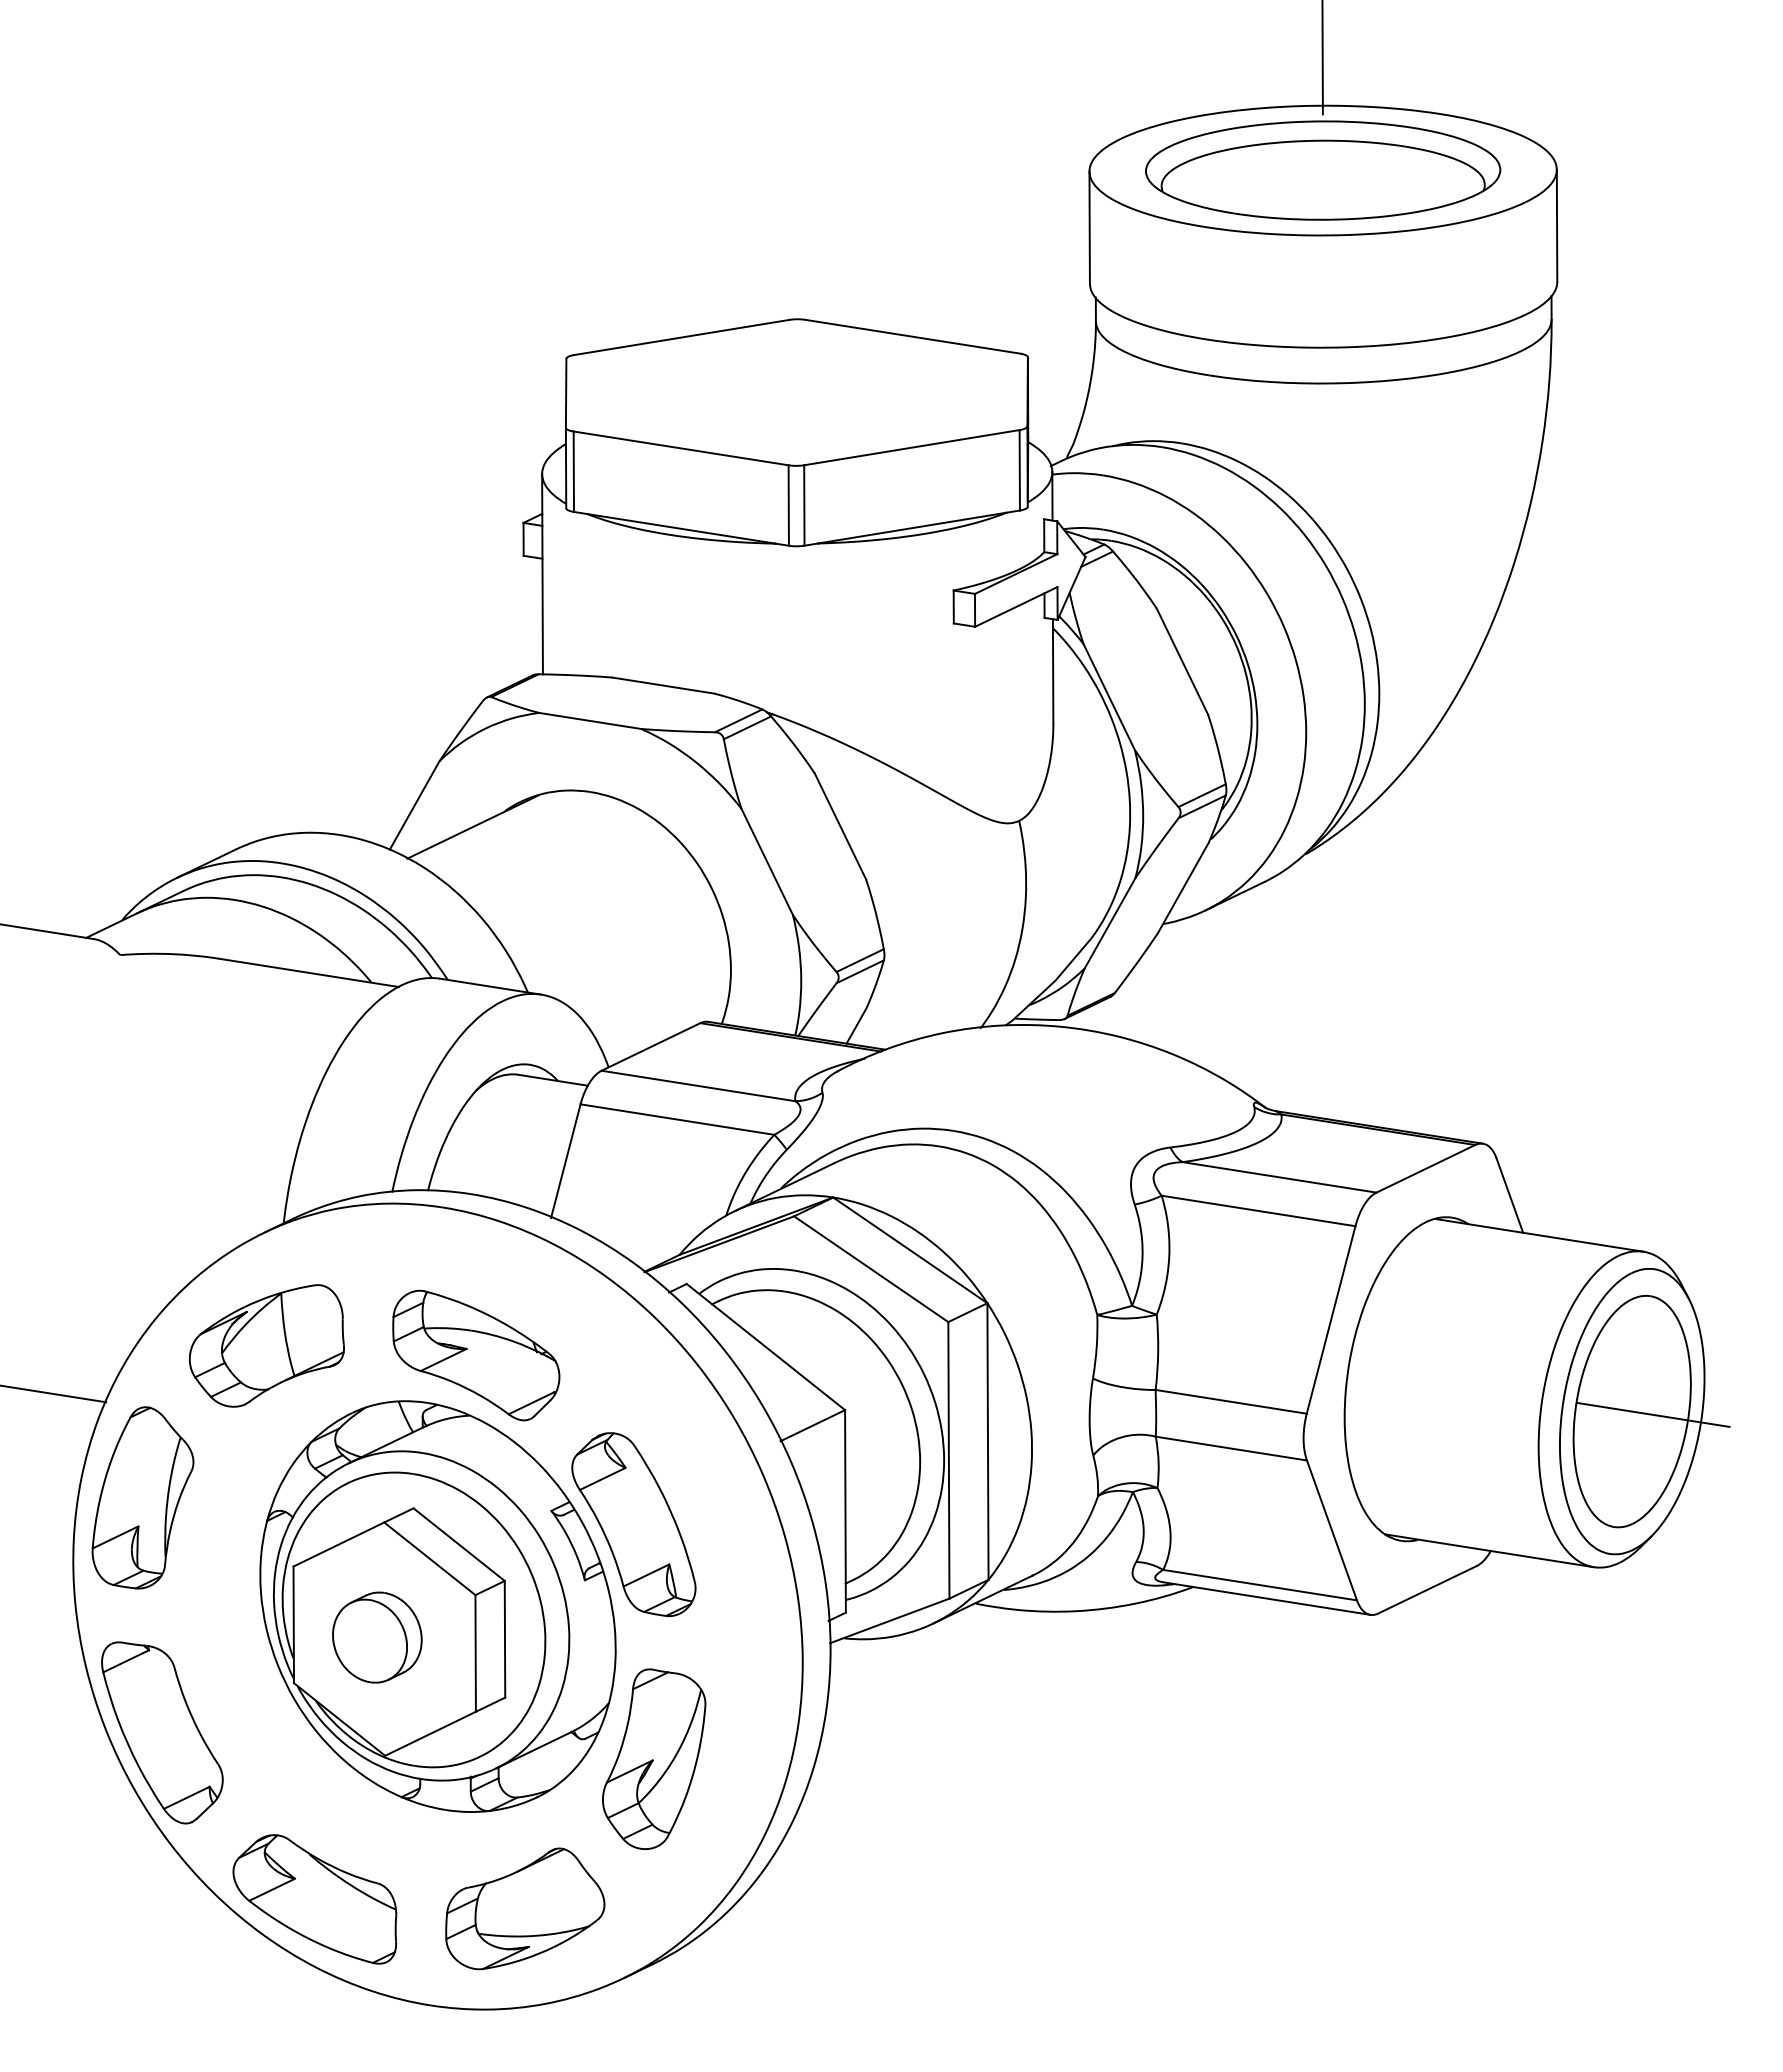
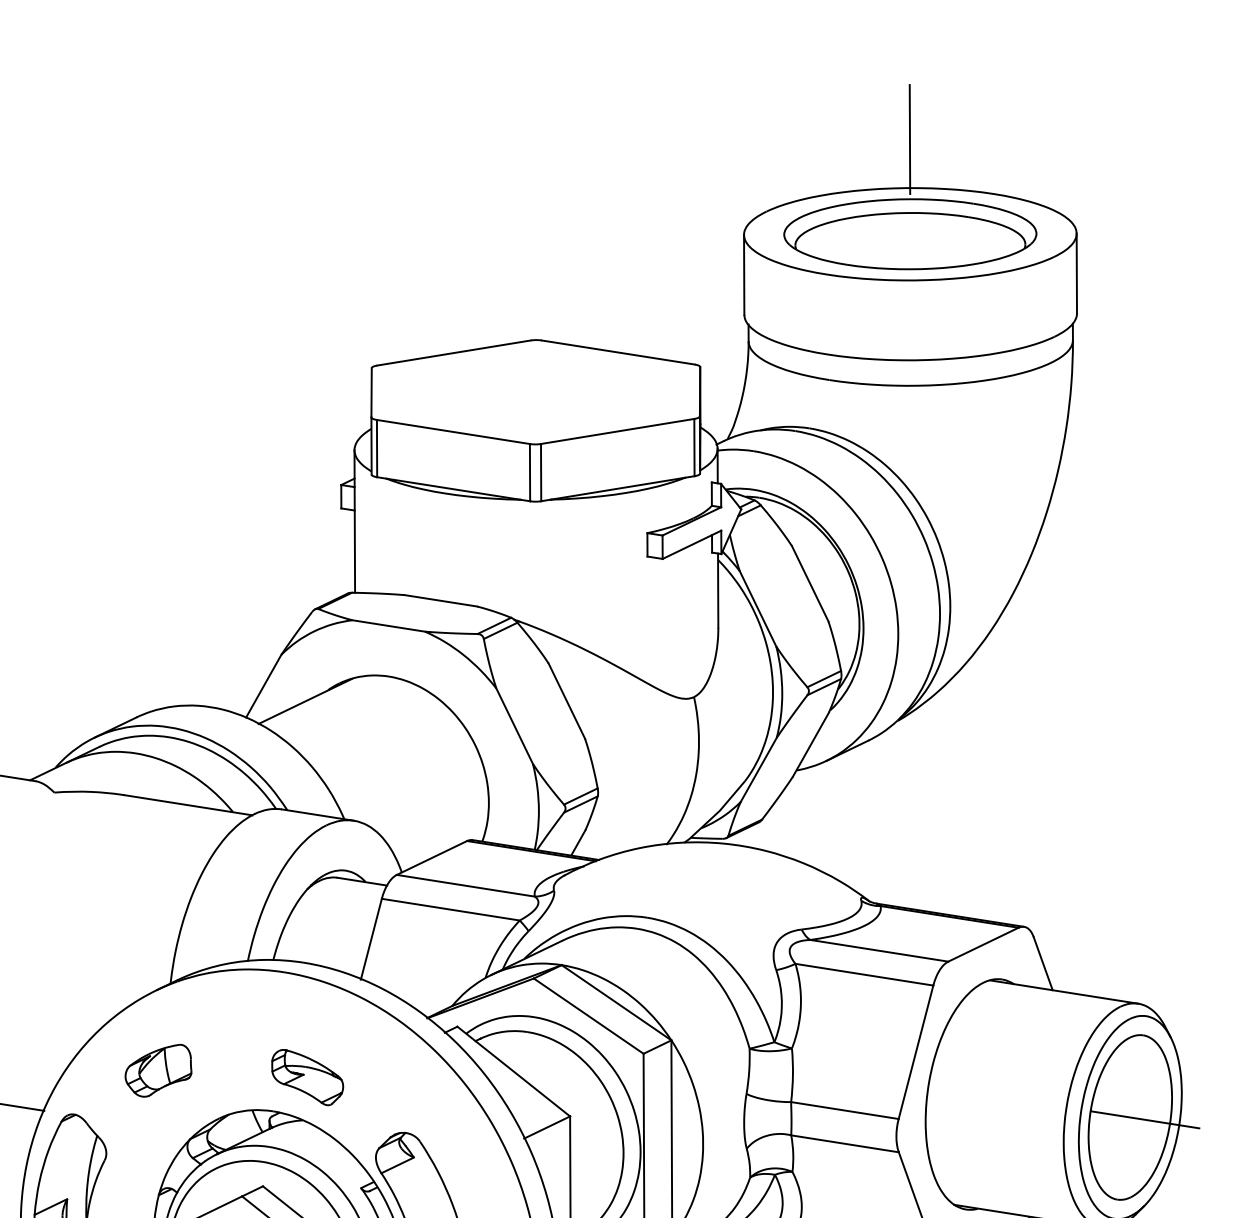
part: (266, 1345) -> (158, 1070), size x0.6
part: (476, 1355) -> (307, 1077), size x0.6

